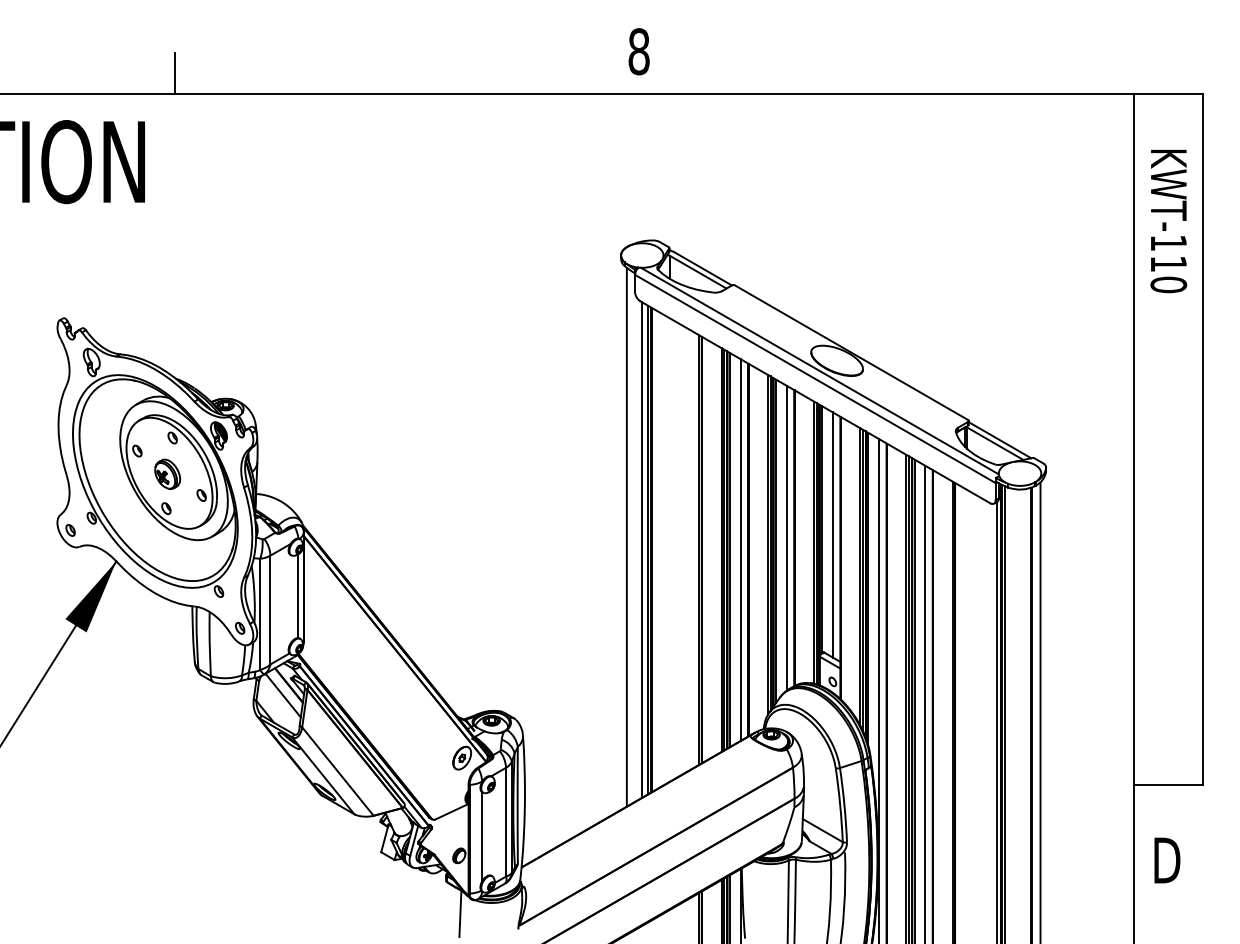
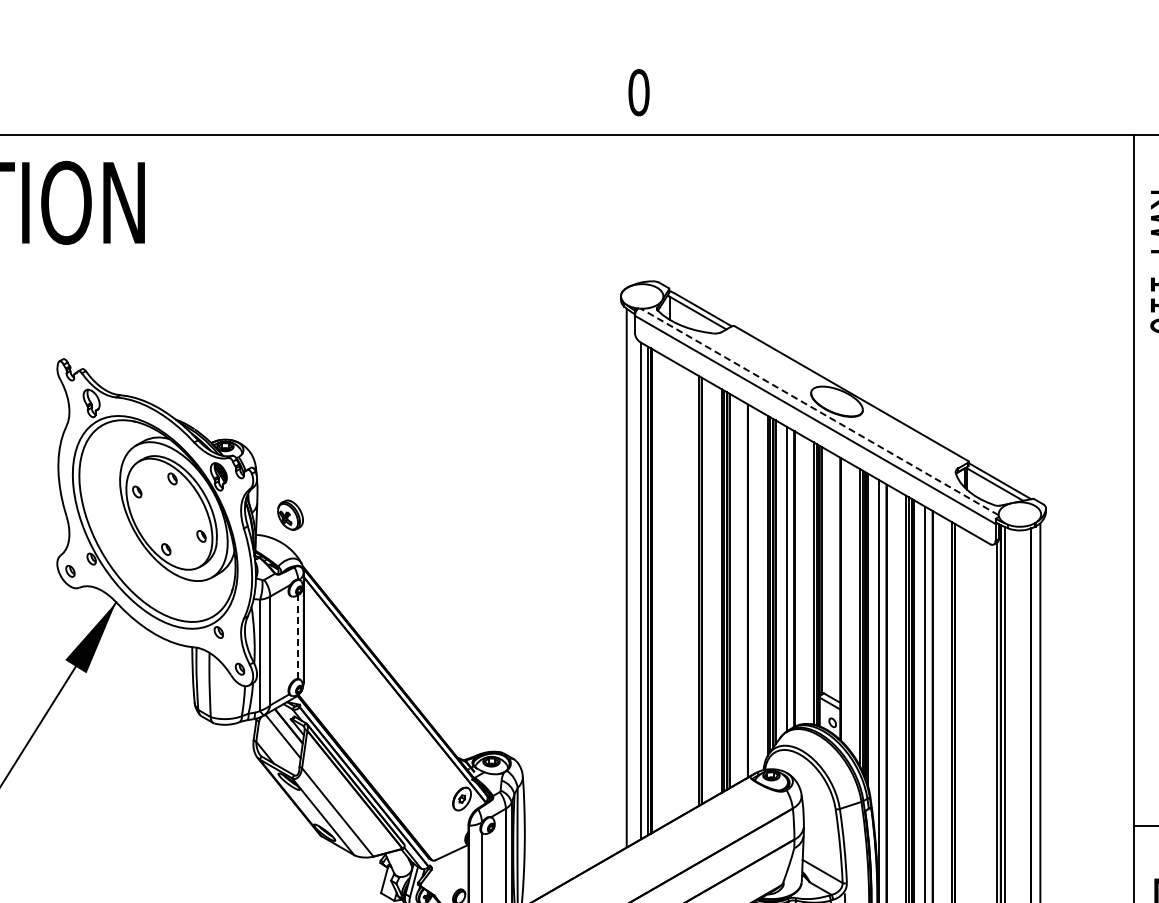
text: (638, 51) -> (638, 92), 8 -> 0
line: (174, 73) -> (174, 114), removed
line: (819, 371) -> (819, 412), solid -> dashed
part: (167, 473) -> (290, 514), moved
line: (832, 534) -> (832, 575), removed
line: (740, 550) -> (740, 591), removed
line: (298, 596) -> (298, 637), solid -> dashed

